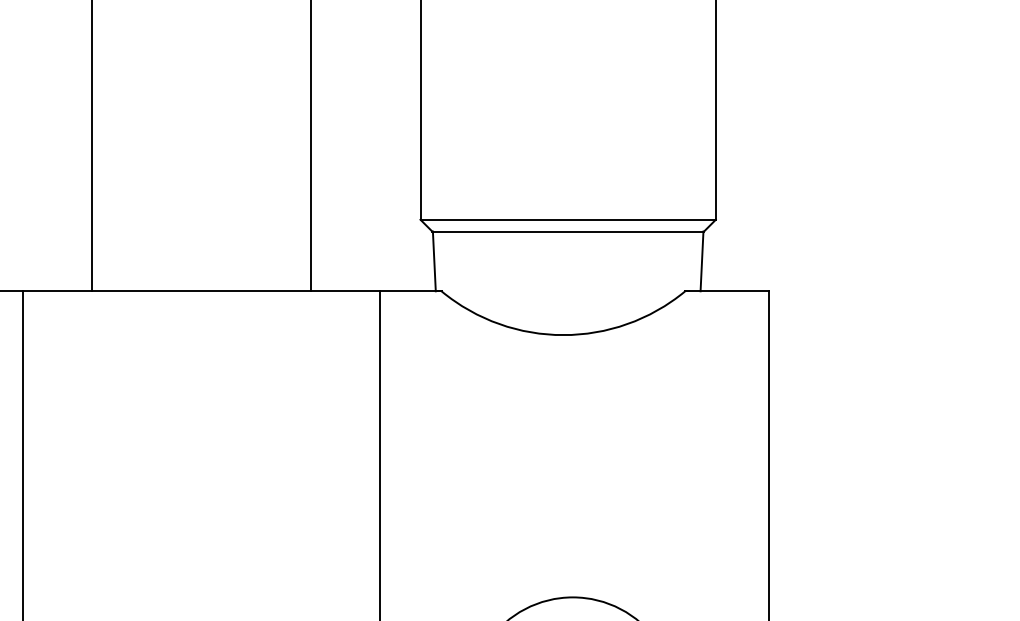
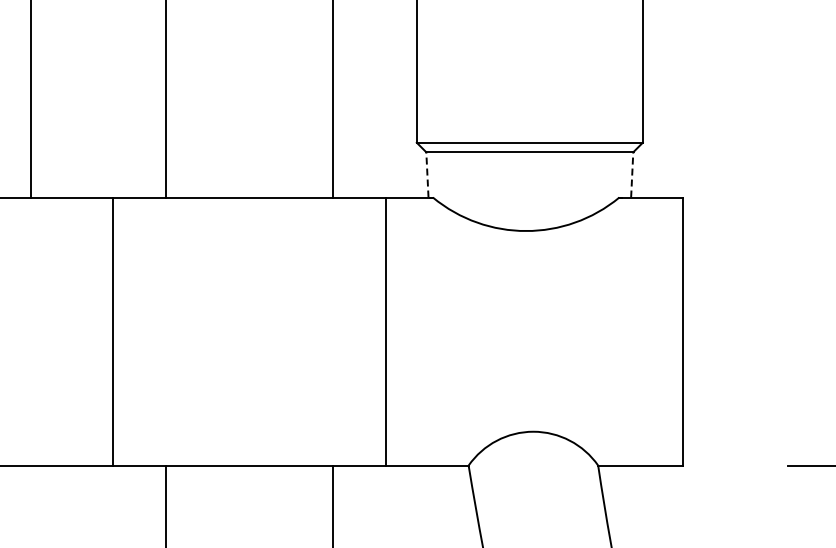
line: (434, 261) -> (427, 174), solid -> dashed
line: (702, 261) -> (632, 174), solid -> dashed

